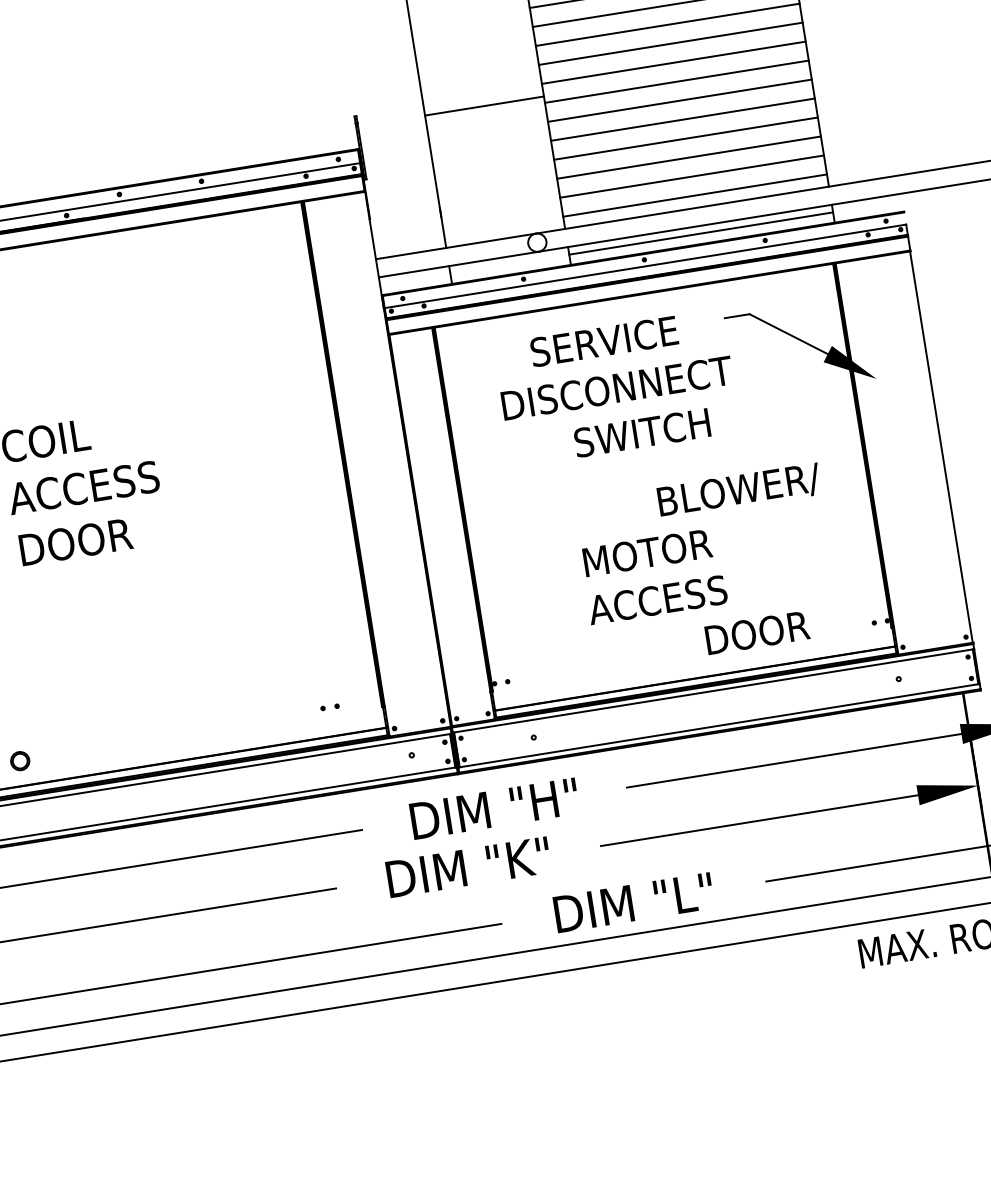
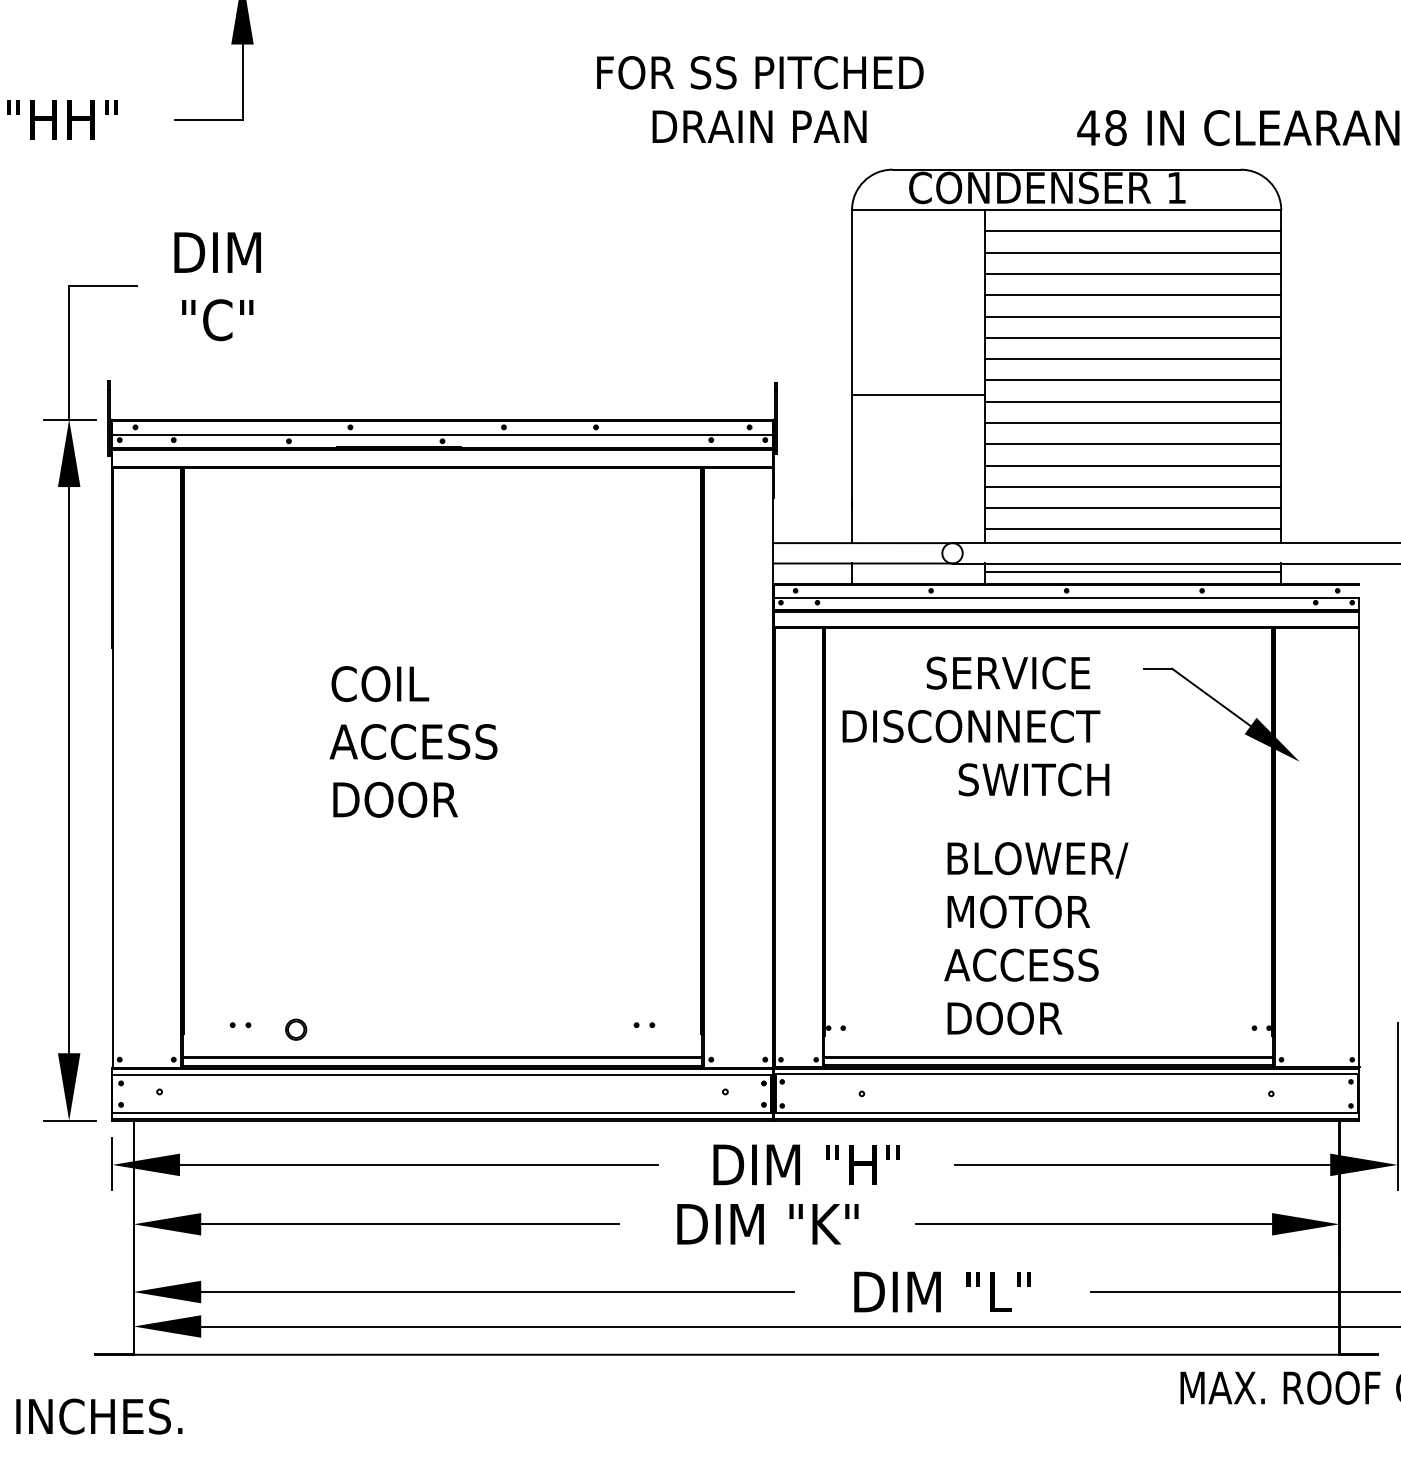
text: (617, 388) -> (971, 726), moved
text: (738, 491) -> (1037, 860), moved
text: (757, 632) -> (1004, 1018), moved

